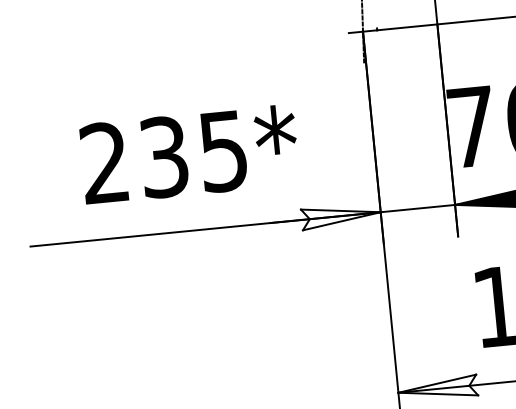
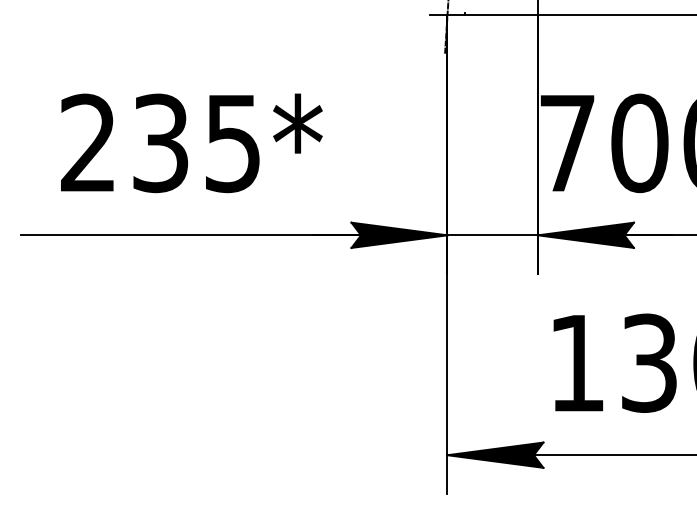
text: (189, 154) -> (191, 143), moved
fill: (341, 215) -> (399, 234), added
fill: (437, 388) -> (495, 454), added

